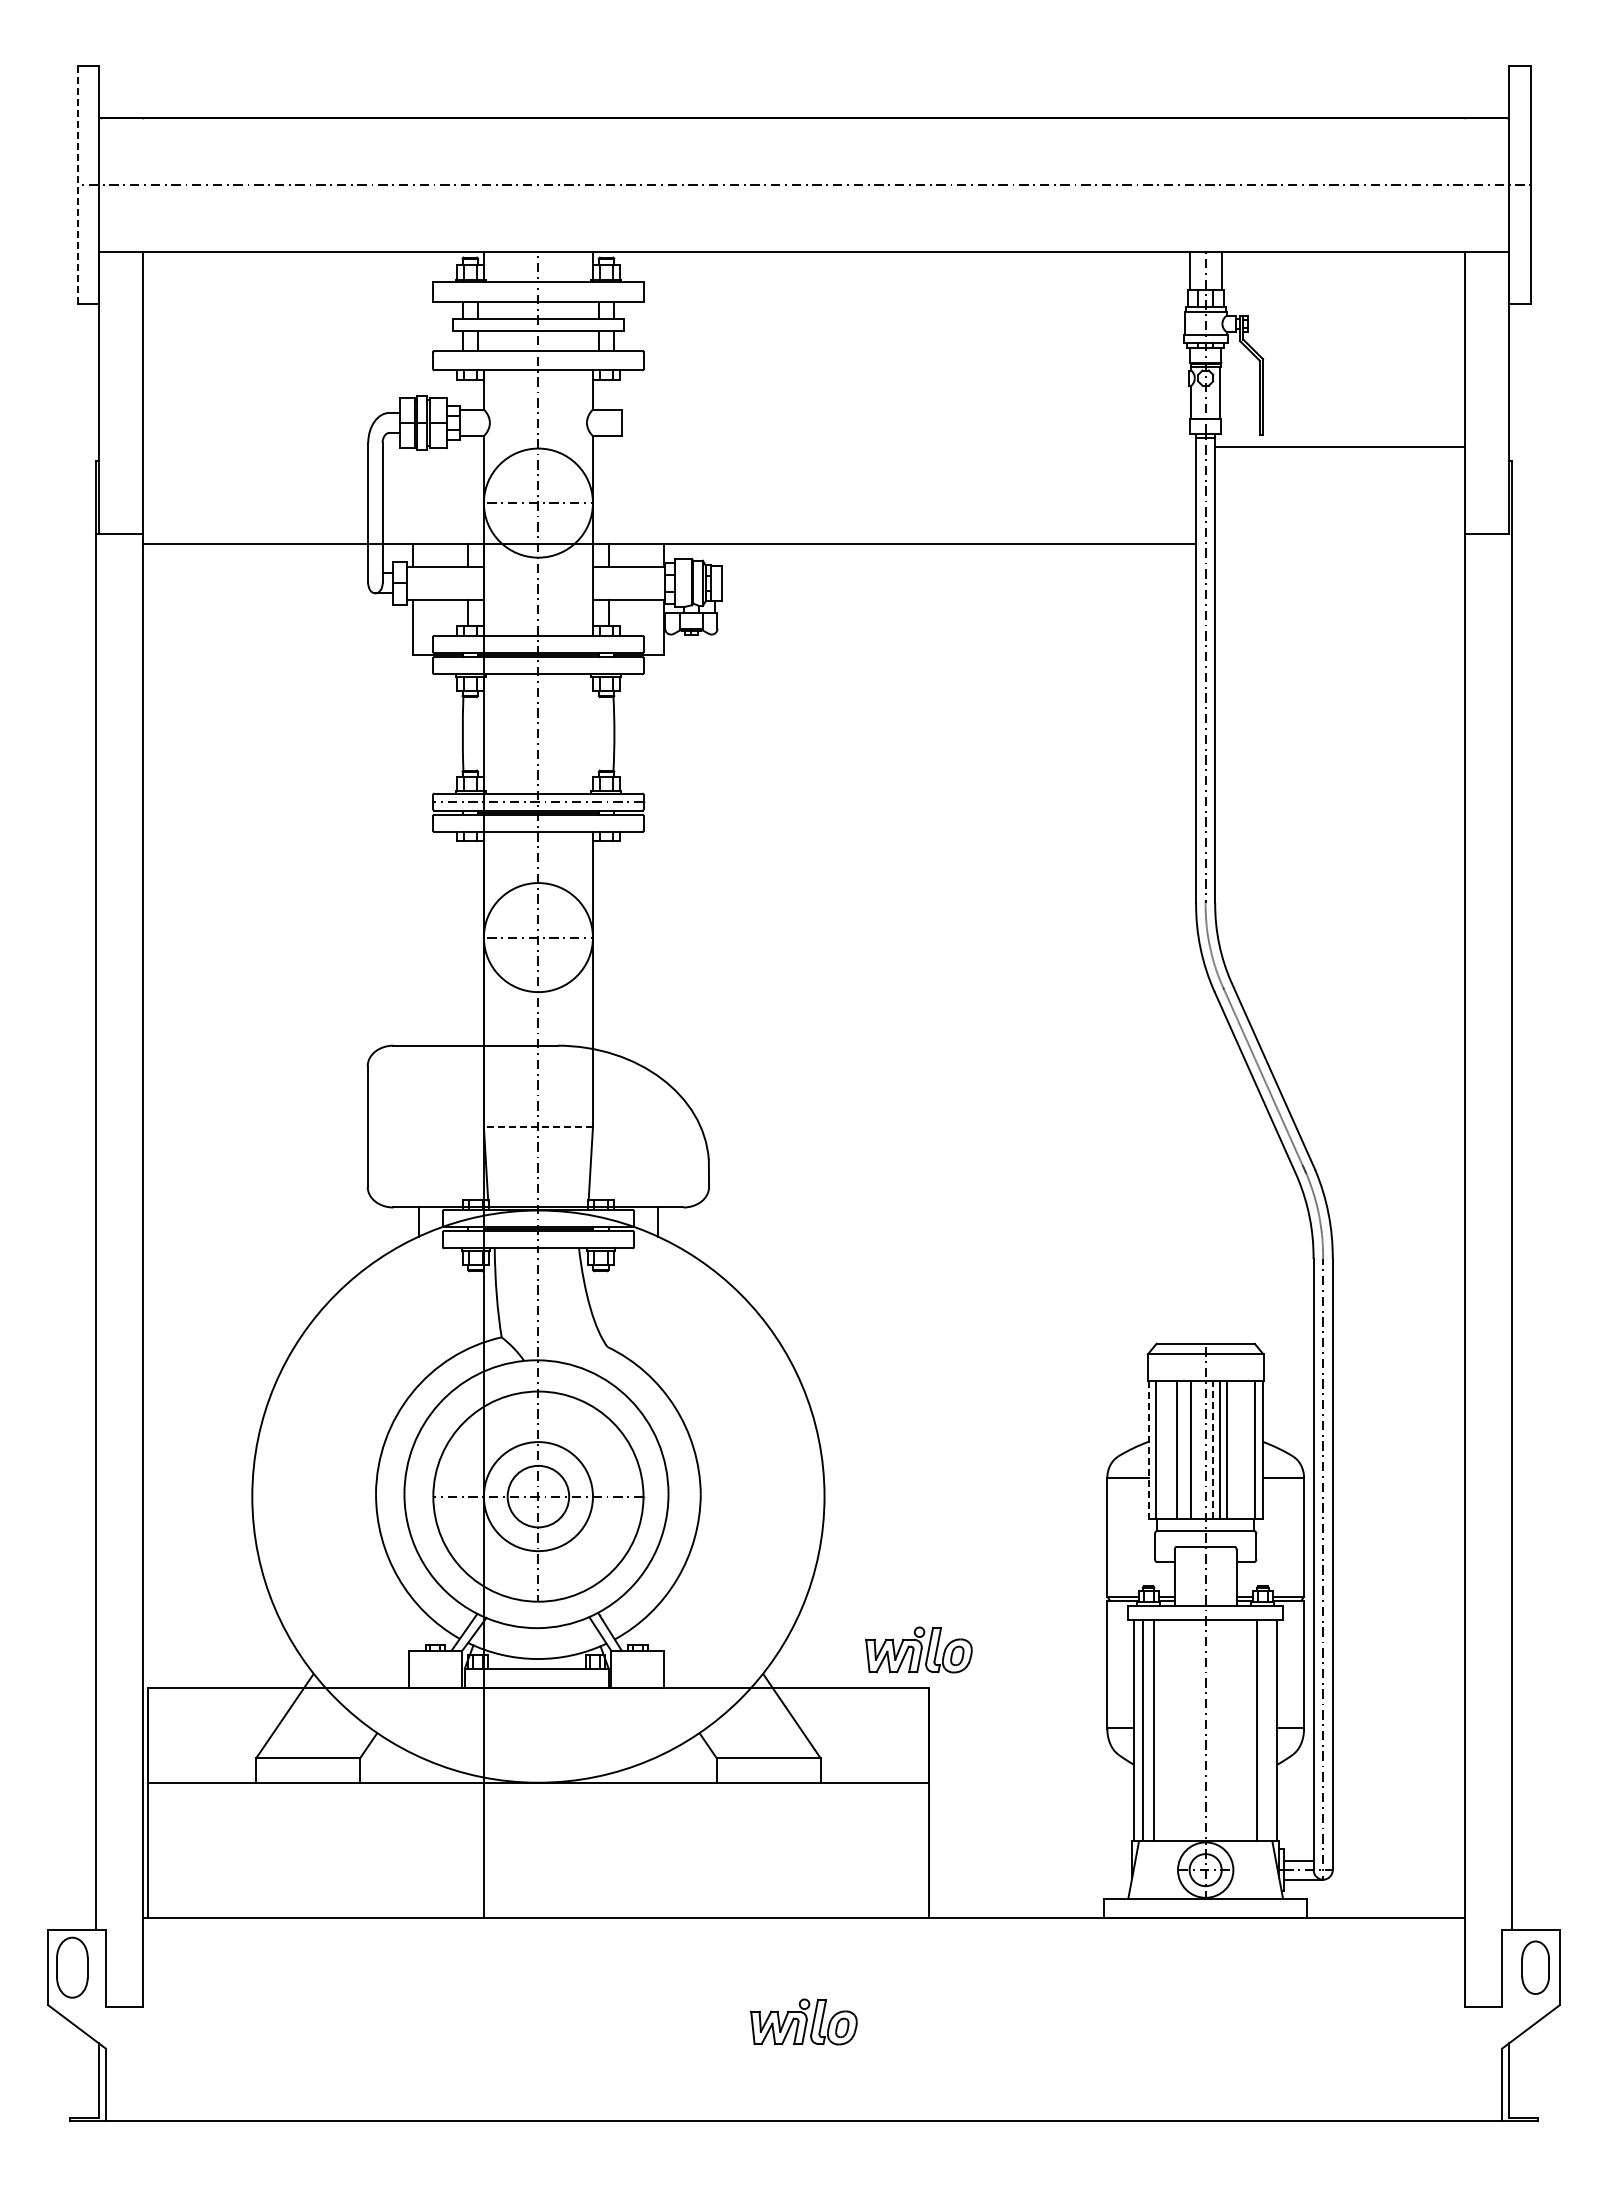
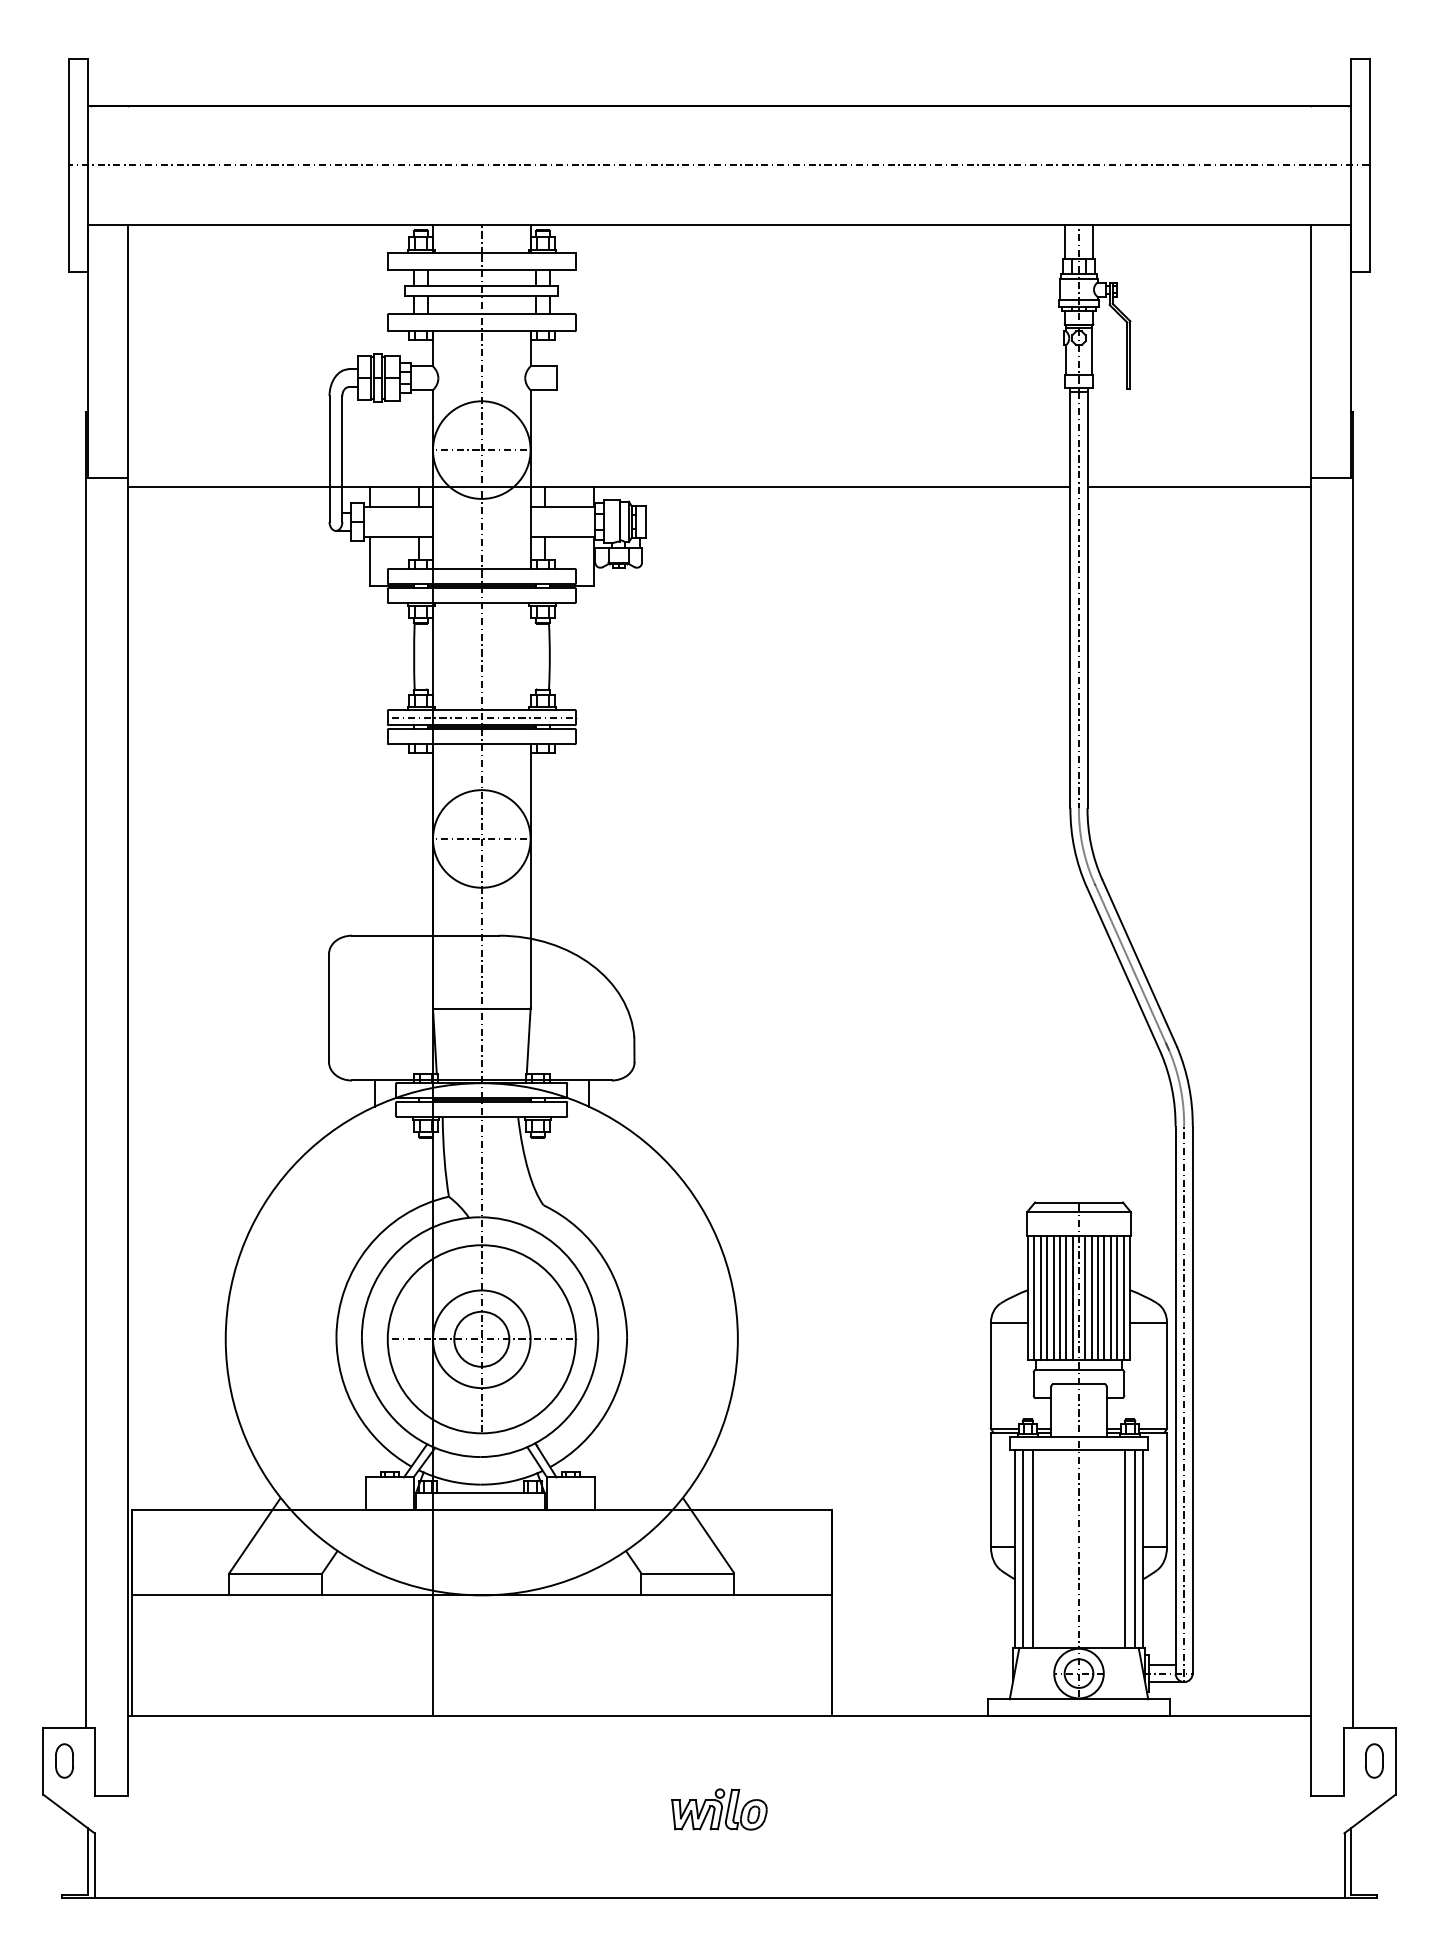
line: (77, 185) -> (69, 165), dashed -> solid
line: (1339, 446) -> (1198, 486), moved
line: (538, 1127) -> (481, 1008), dashed -> solid
line: (1212, 1449) -> (1085, 1297), dashed -> solid
line: (1148, 1450) -> (1027, 1298), dashed -> solid
line: (1163, 1450) -> (1041, 1298), added
line: (1170, 1450) -> (1047, 1298), added
line: (1184, 1450) -> (1060, 1298), added
line: (1198, 1450) -> (1072, 1298), added
line: (1234, 1450) -> (1104, 1298), added
line: (1241, 1450) -> (1111, 1298), added
line: (1248, 1450) -> (1117, 1298), added
part: (918, 1649) -> (821, 1476), removed
line: (1268, 1730) -> (1135, 1548), added
part: (71, 1967) -> (63, 1760), size x0.62
part: (1535, 1967) -> (1374, 1760), size x0.71

